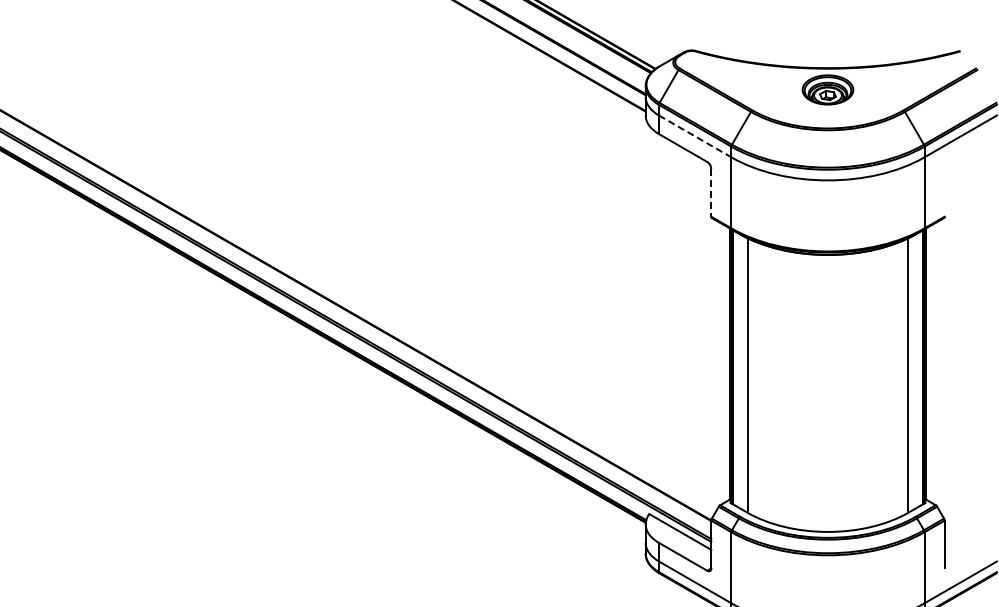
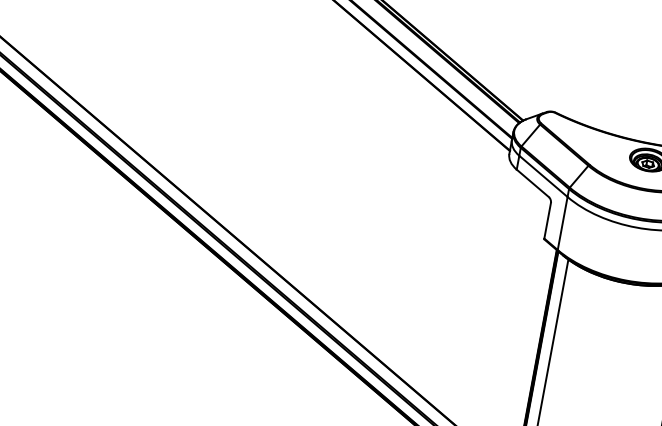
line: (695, 136) -> (543, 176), dashed -> solid
line: (711, 192) -> (547, 220), dashed -> solid

